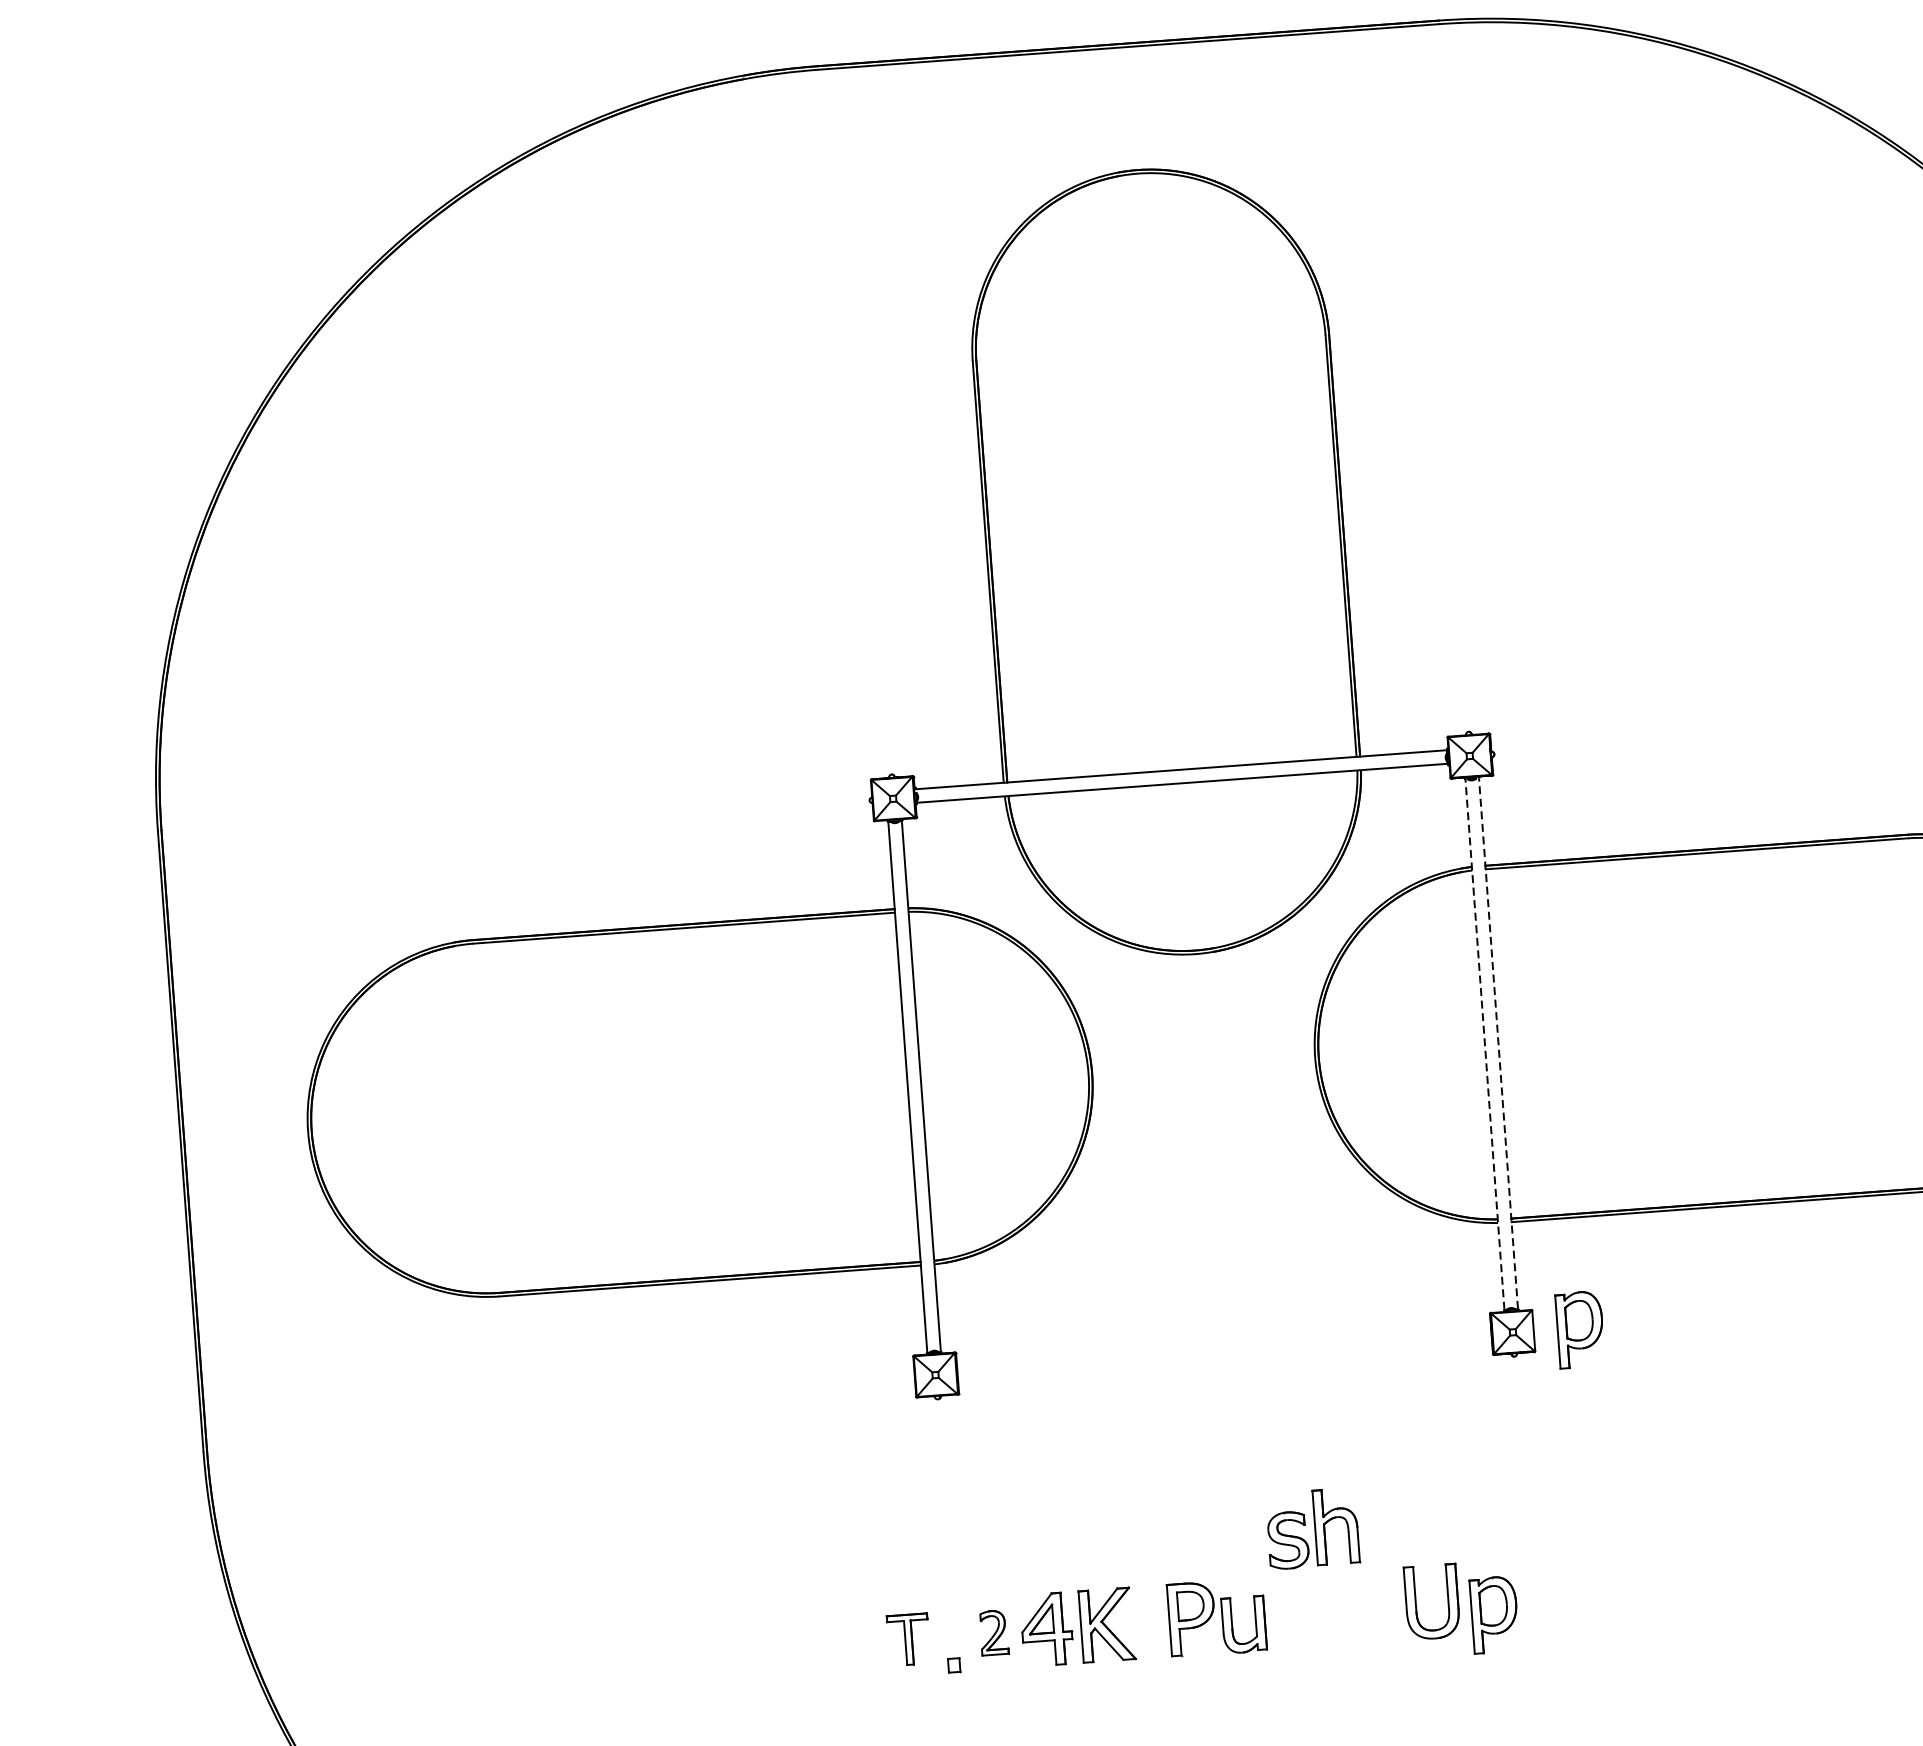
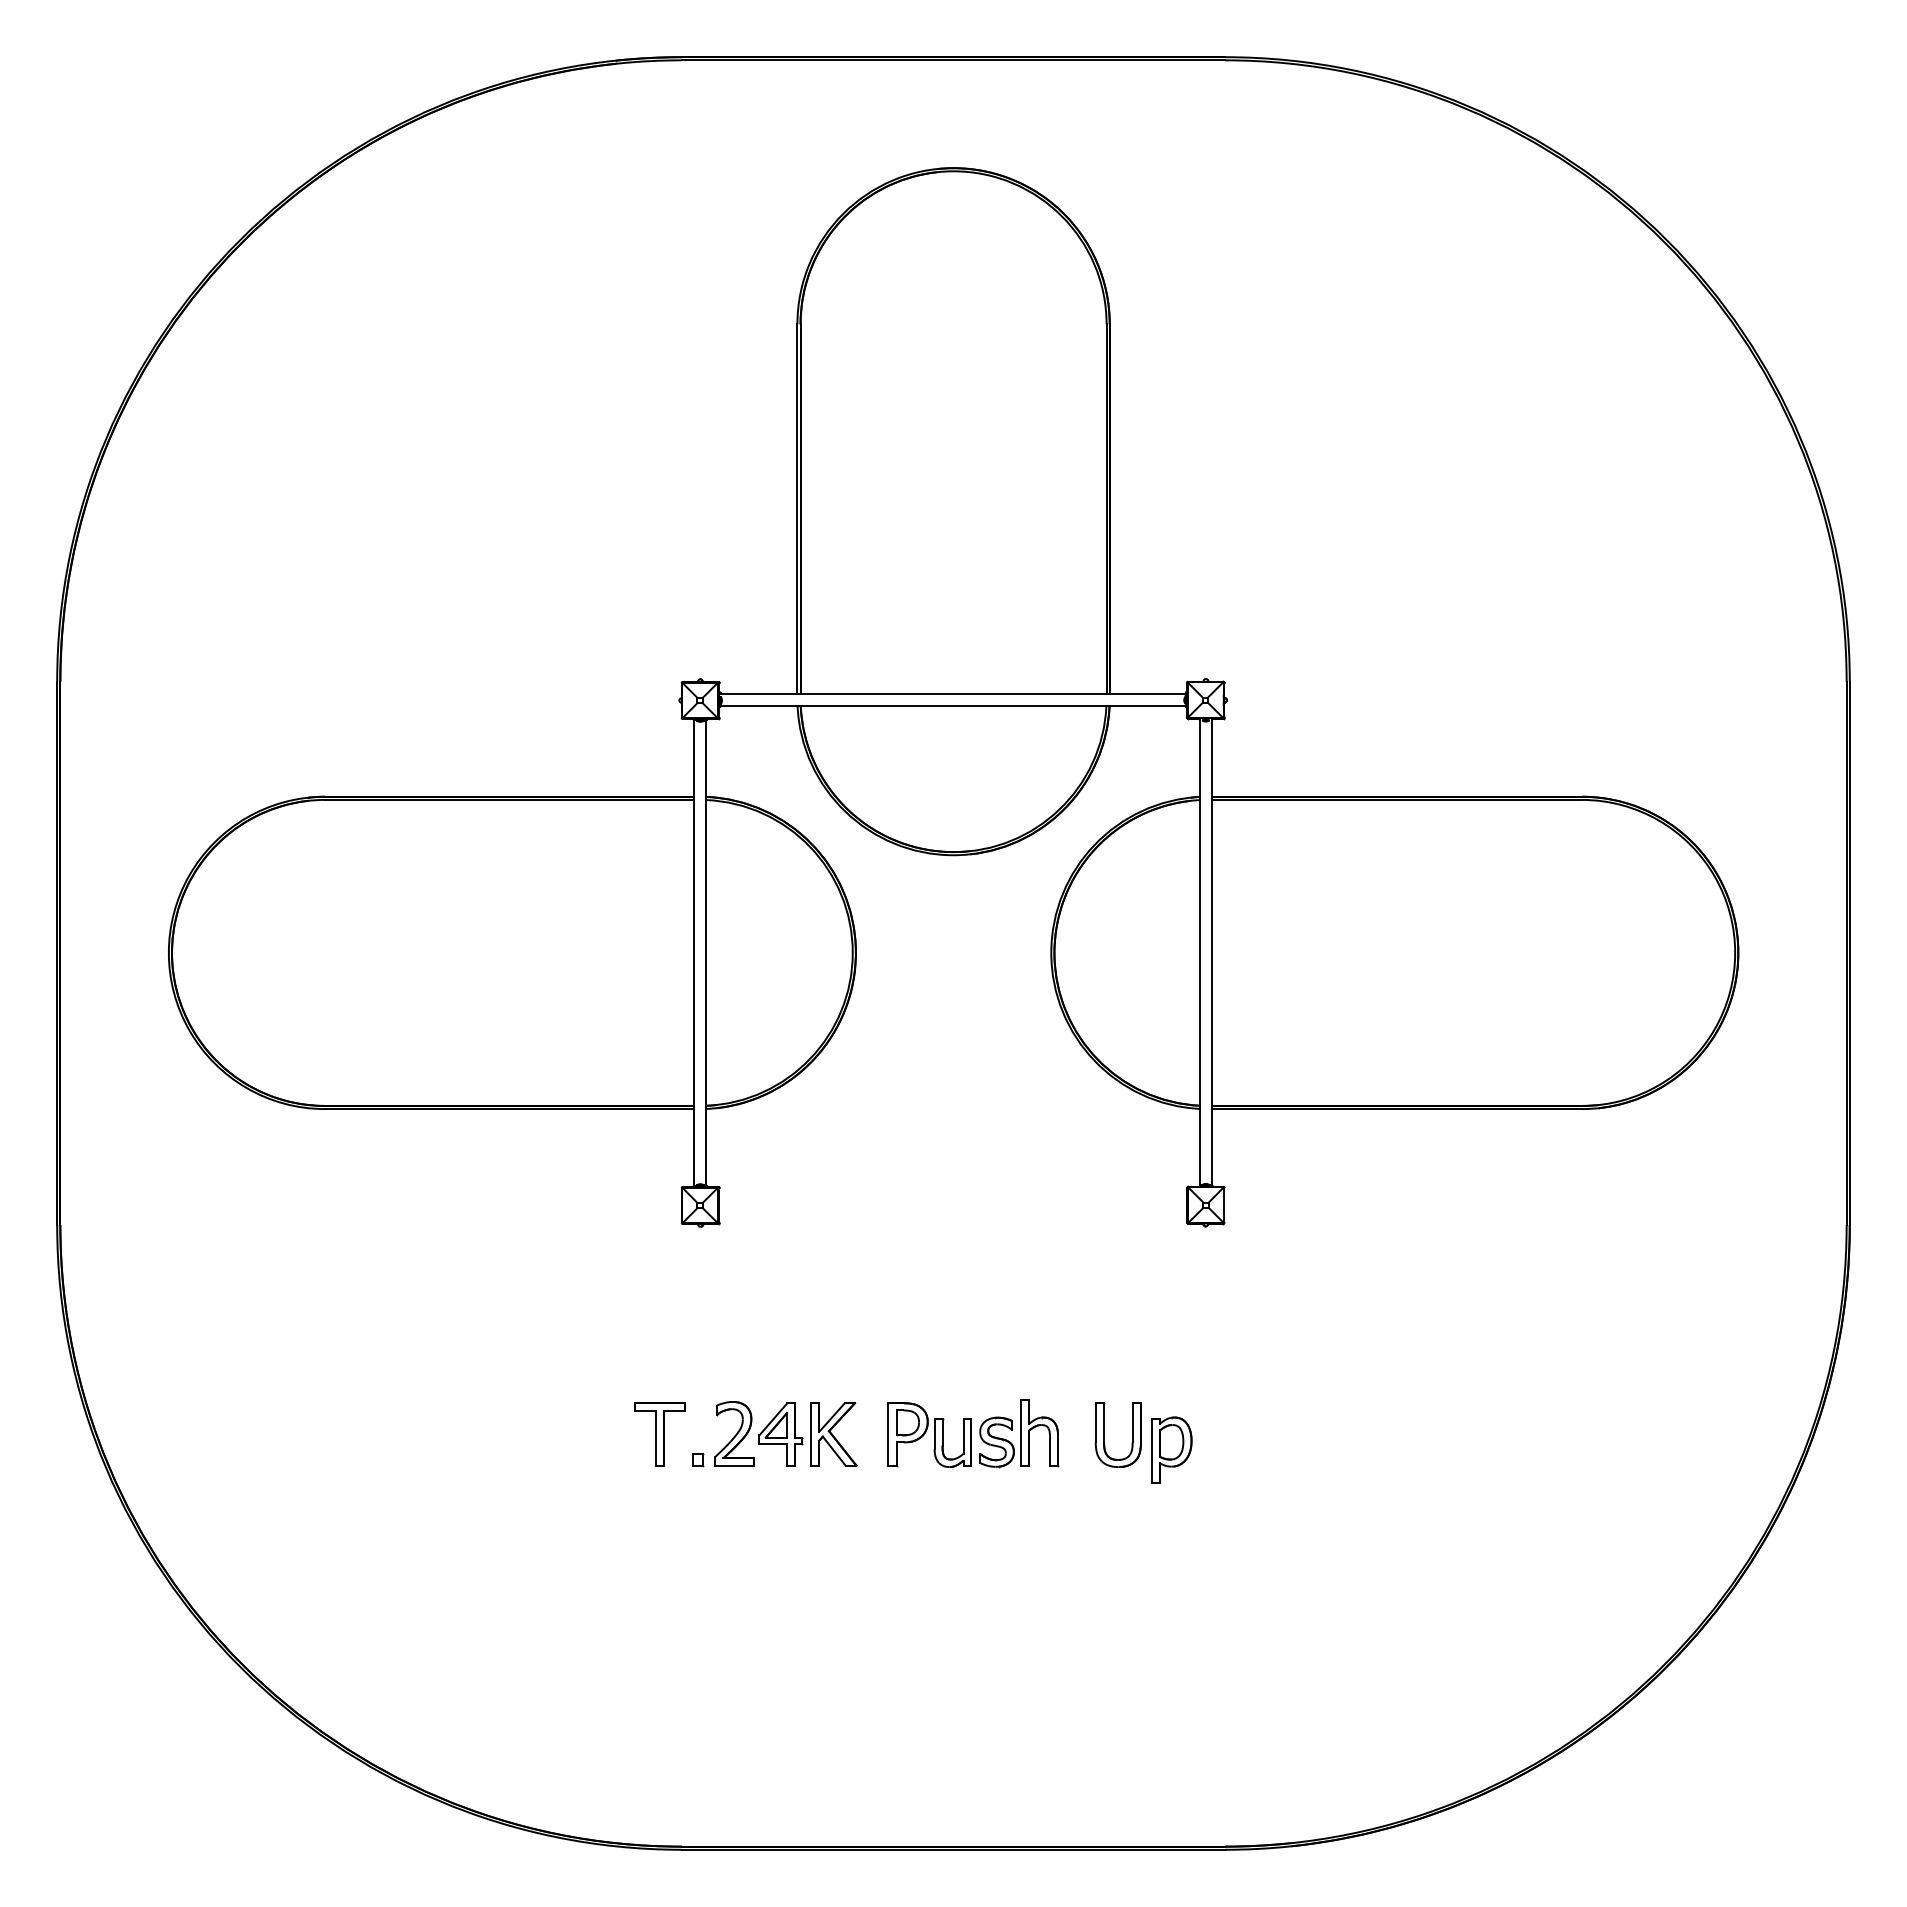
line: (1497, 1043) -> (1211, 952), dashed -> solid
line: (1485, 1044) -> (1200, 952), dashed -> solid
part: (1579, 1328) -> (1264, 1206), removed
part: (1313, 1528) -> (1019, 1433), moved
part: (993, 1632) -> (734, 1433), size x1.67
part: (908, 1639) -> (659, 1434), size x1.43

